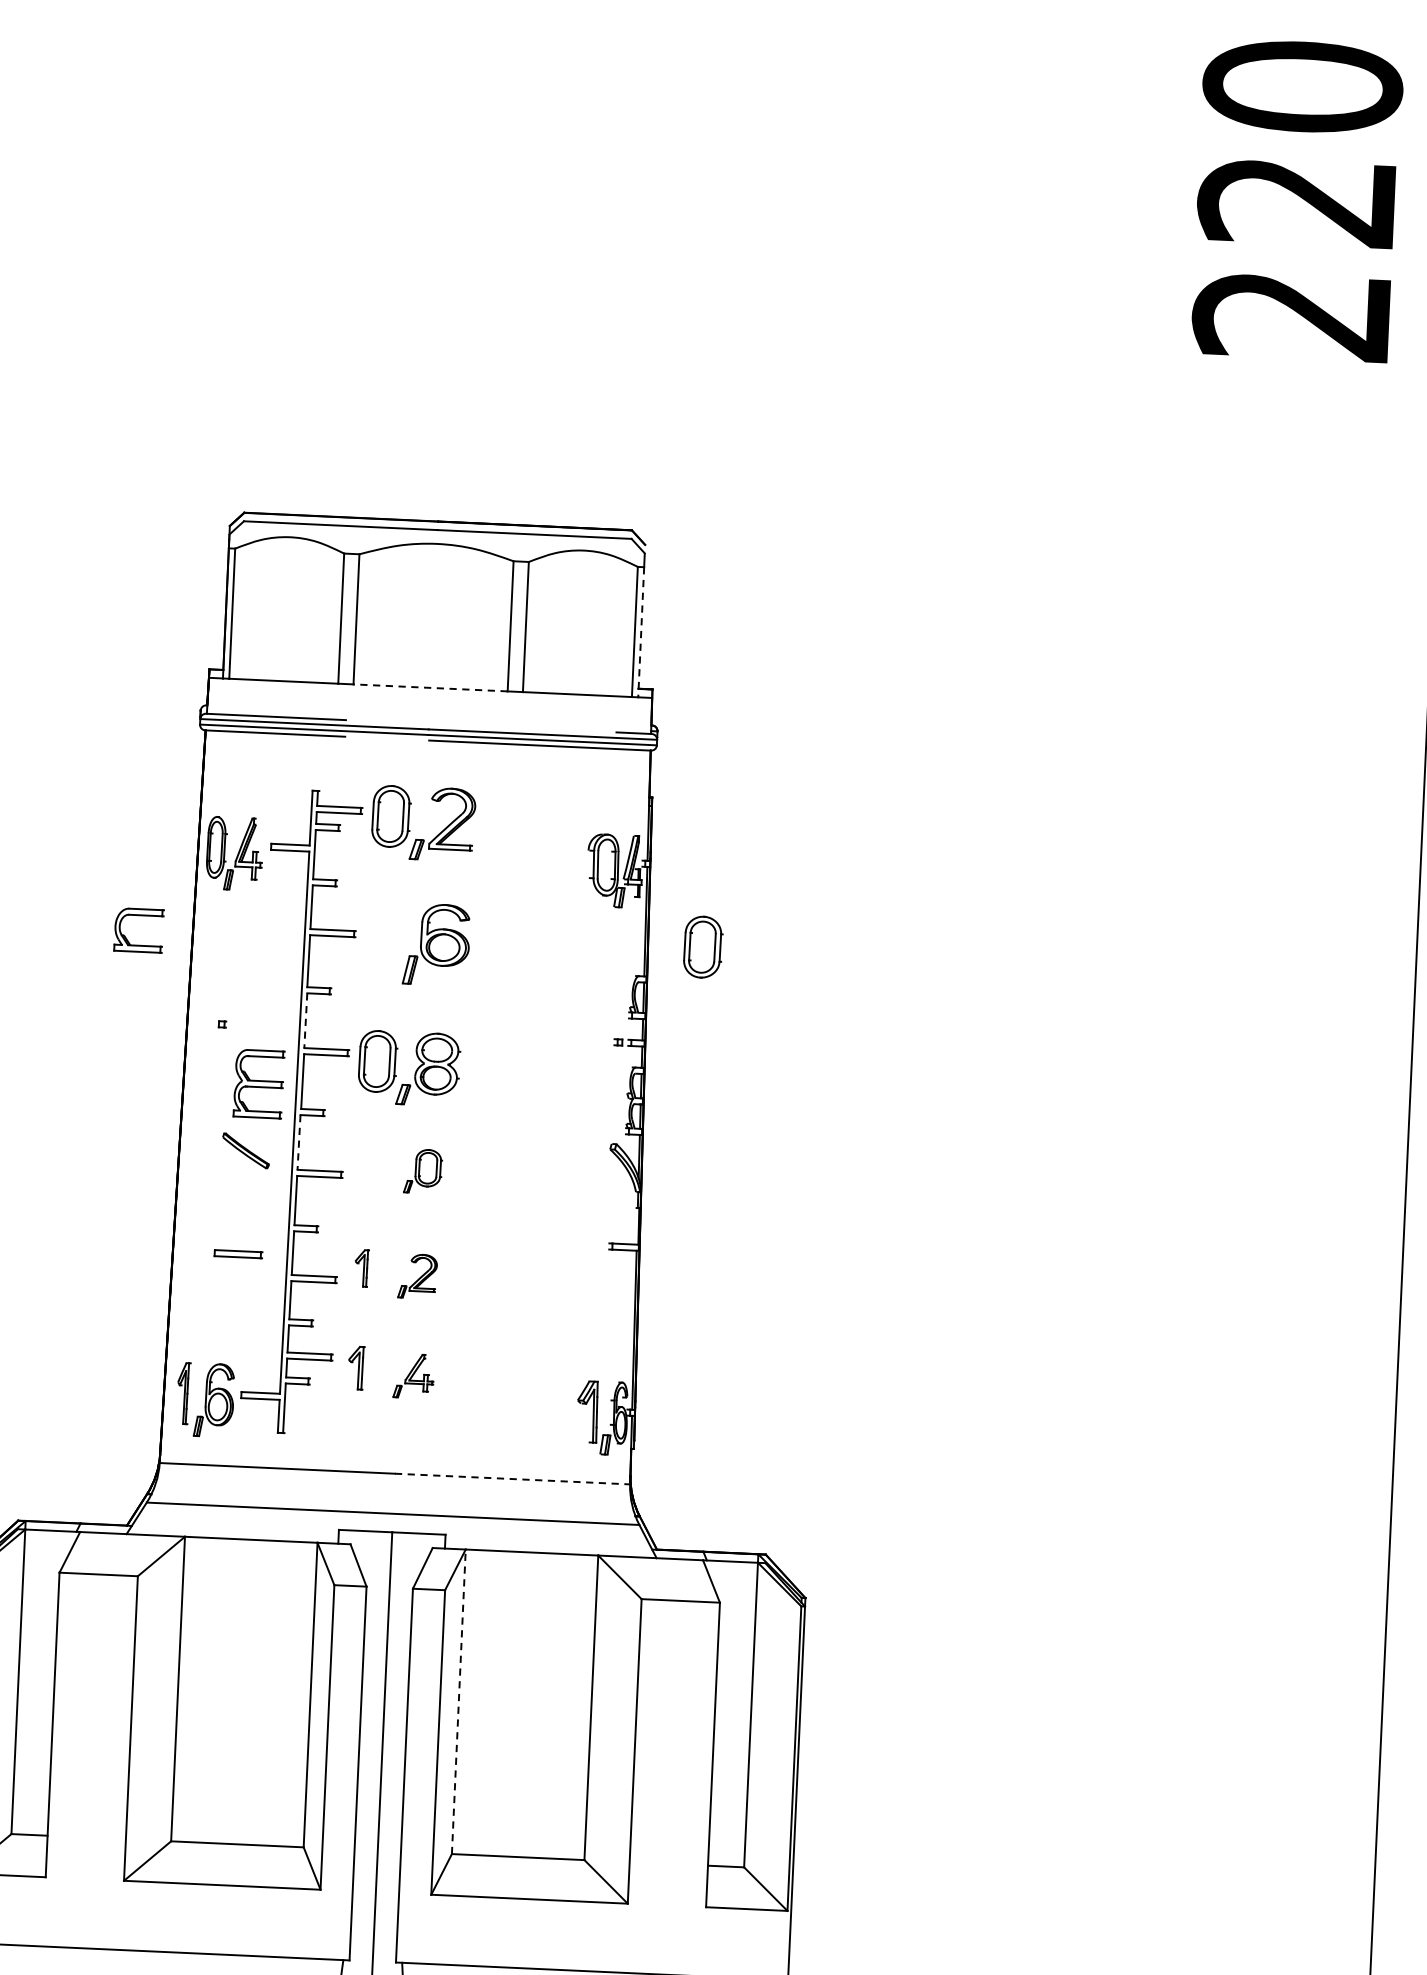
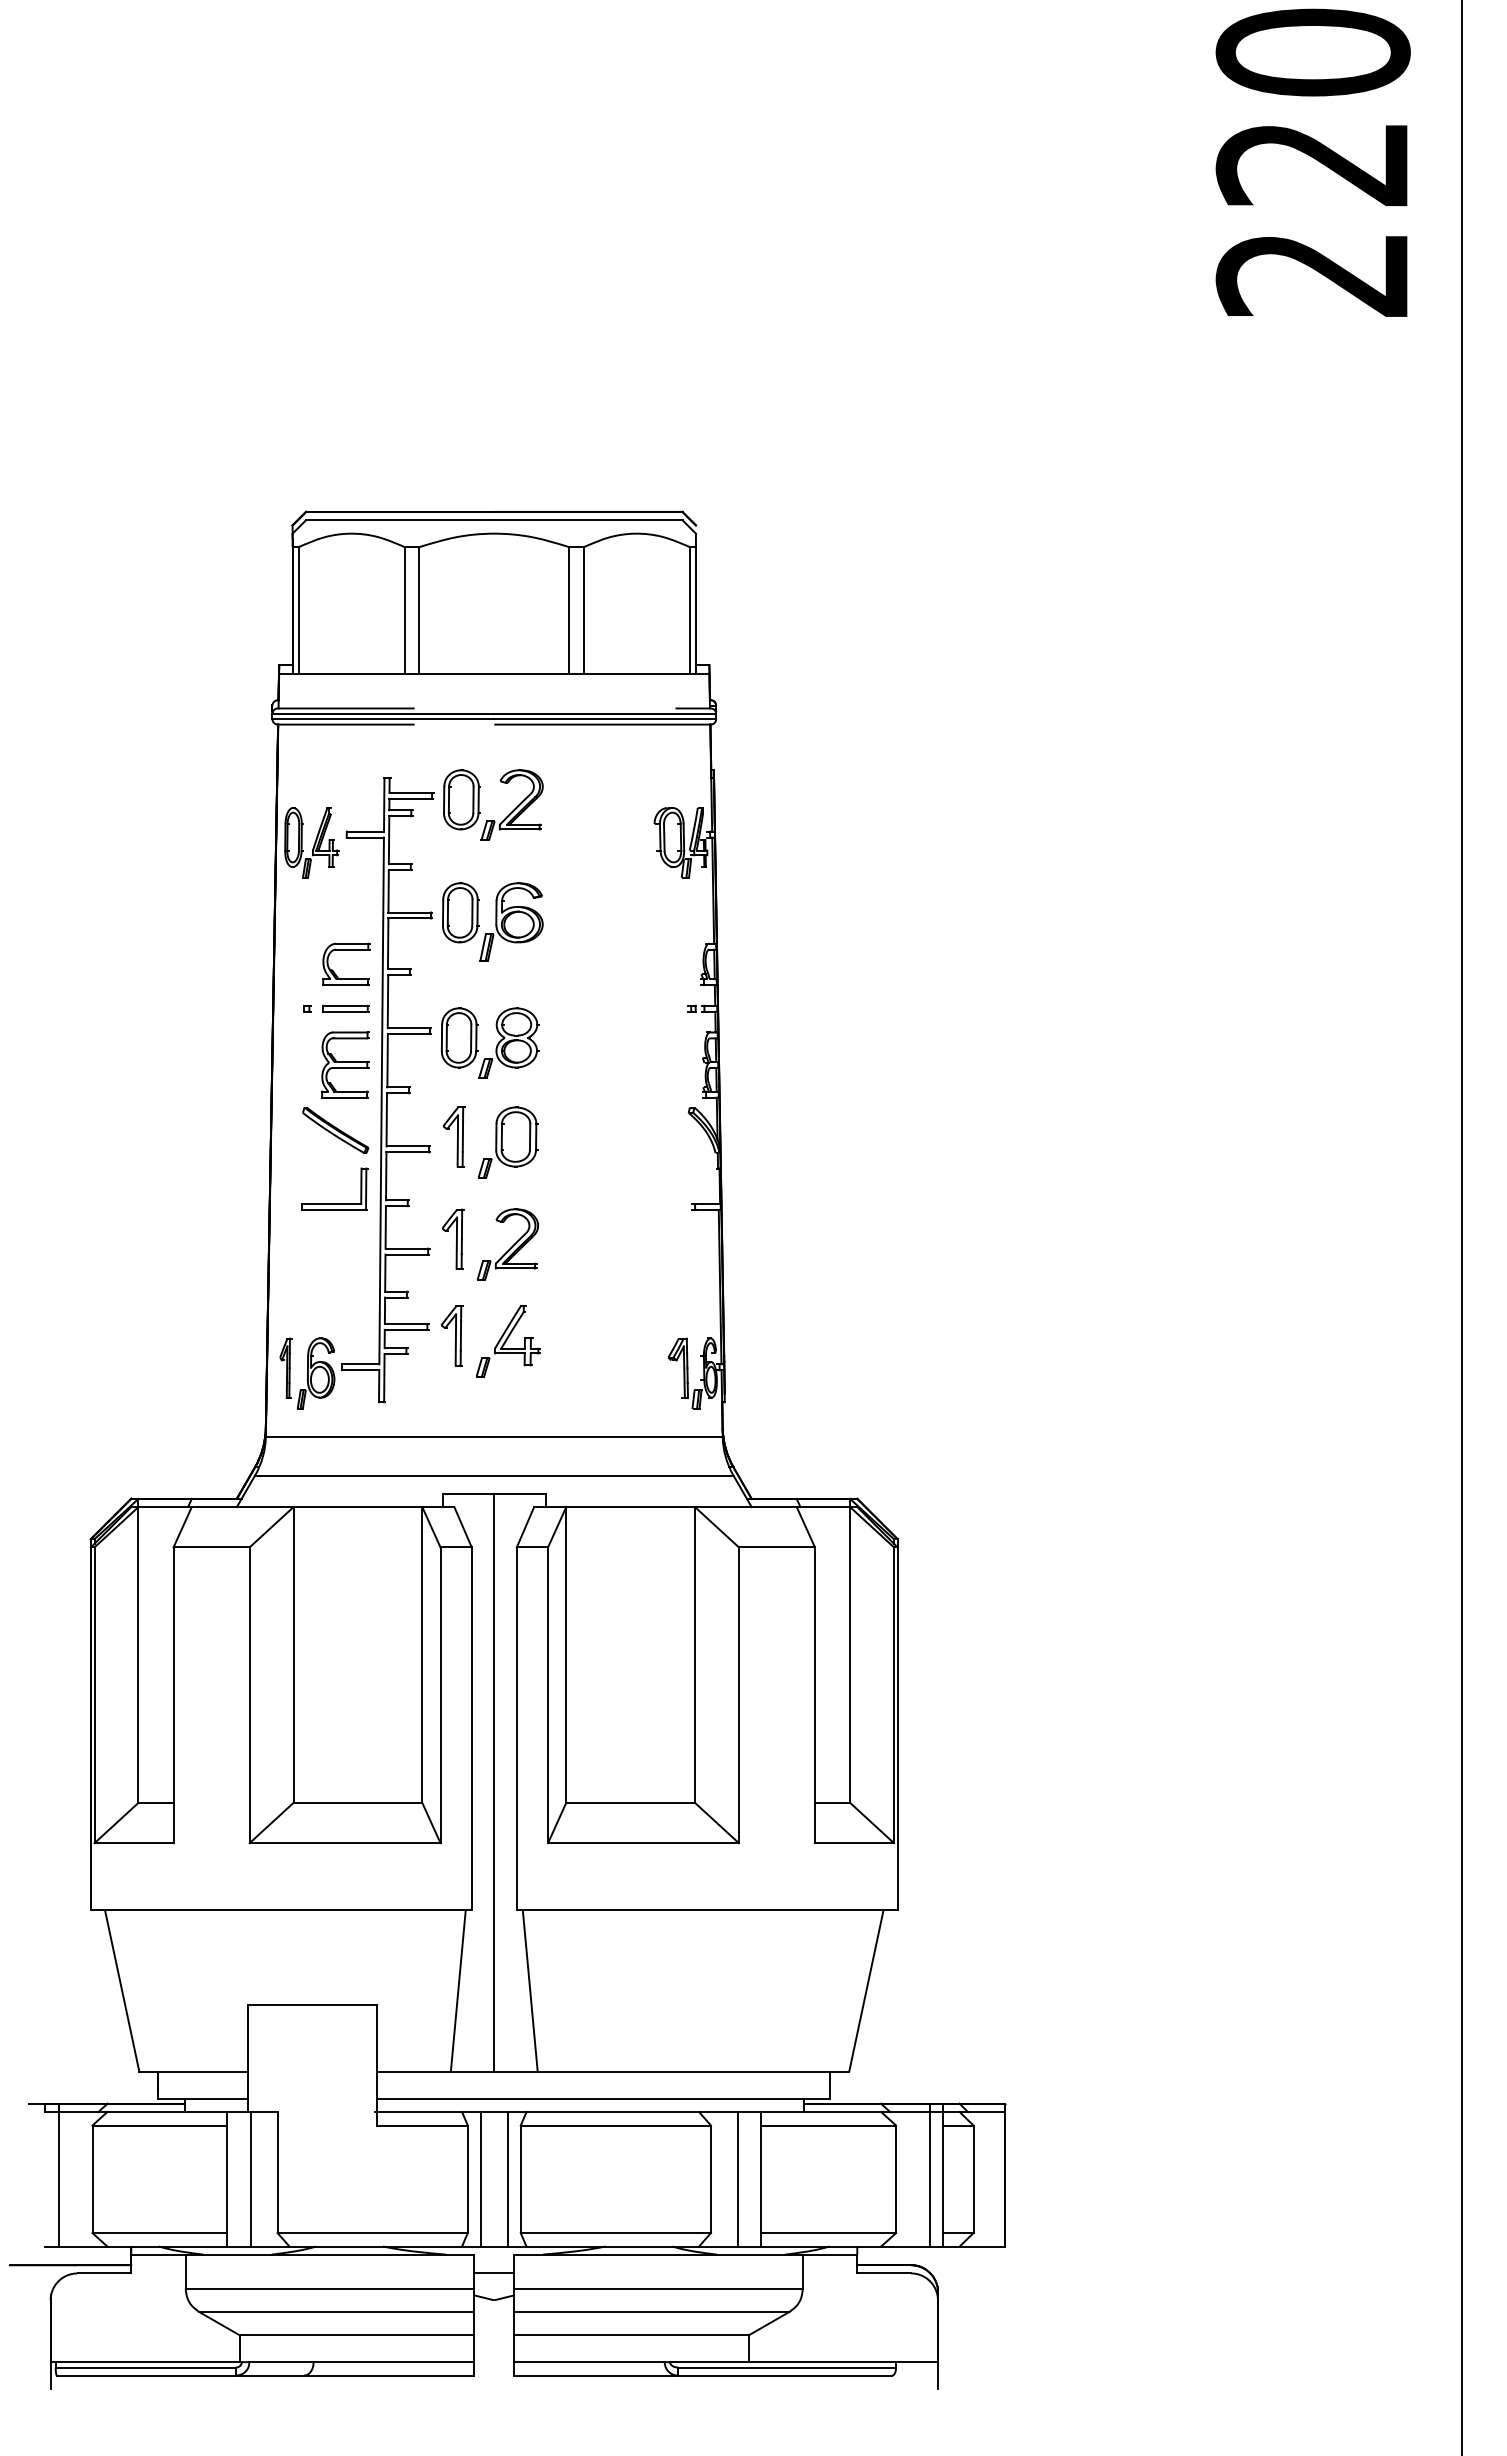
line: (640, 632) -> (695, 610), dashed -> solid
line: (430, 687) -> (494, 673), dashed -> solid
part: (126, 937) -> (334, 971), moved
part: (702, 946) -> (460, 912), moved
line: (305, 1020) -> (387, 1001), dashed -> solid
line: (298, 1142) -> (386, 1119), dashed -> solid
part: (245, 1151) -> (335, 1130), size x1.43
part: (366, 1162) -> (453, 1136), added
part: (423, 1171) -> (508, 1142), size x1.67
part: (241, 1226) -> (334, 1203), added
part: (237, 1253) -> (345, 1008), moved
part: (361, 1267) -> (452, 1238), size x1.67
part: (417, 1276) -> (507, 1244), size x1.67
part: (355, 1367) -> (451, 1335), size x1.43
part: (414, 1376) -> (508, 1341), size x1.67
line: (513, 1478) -> (609, 1436), dashed -> solid
line: (459, 1701) -> (566, 1654), dashed -> solid

